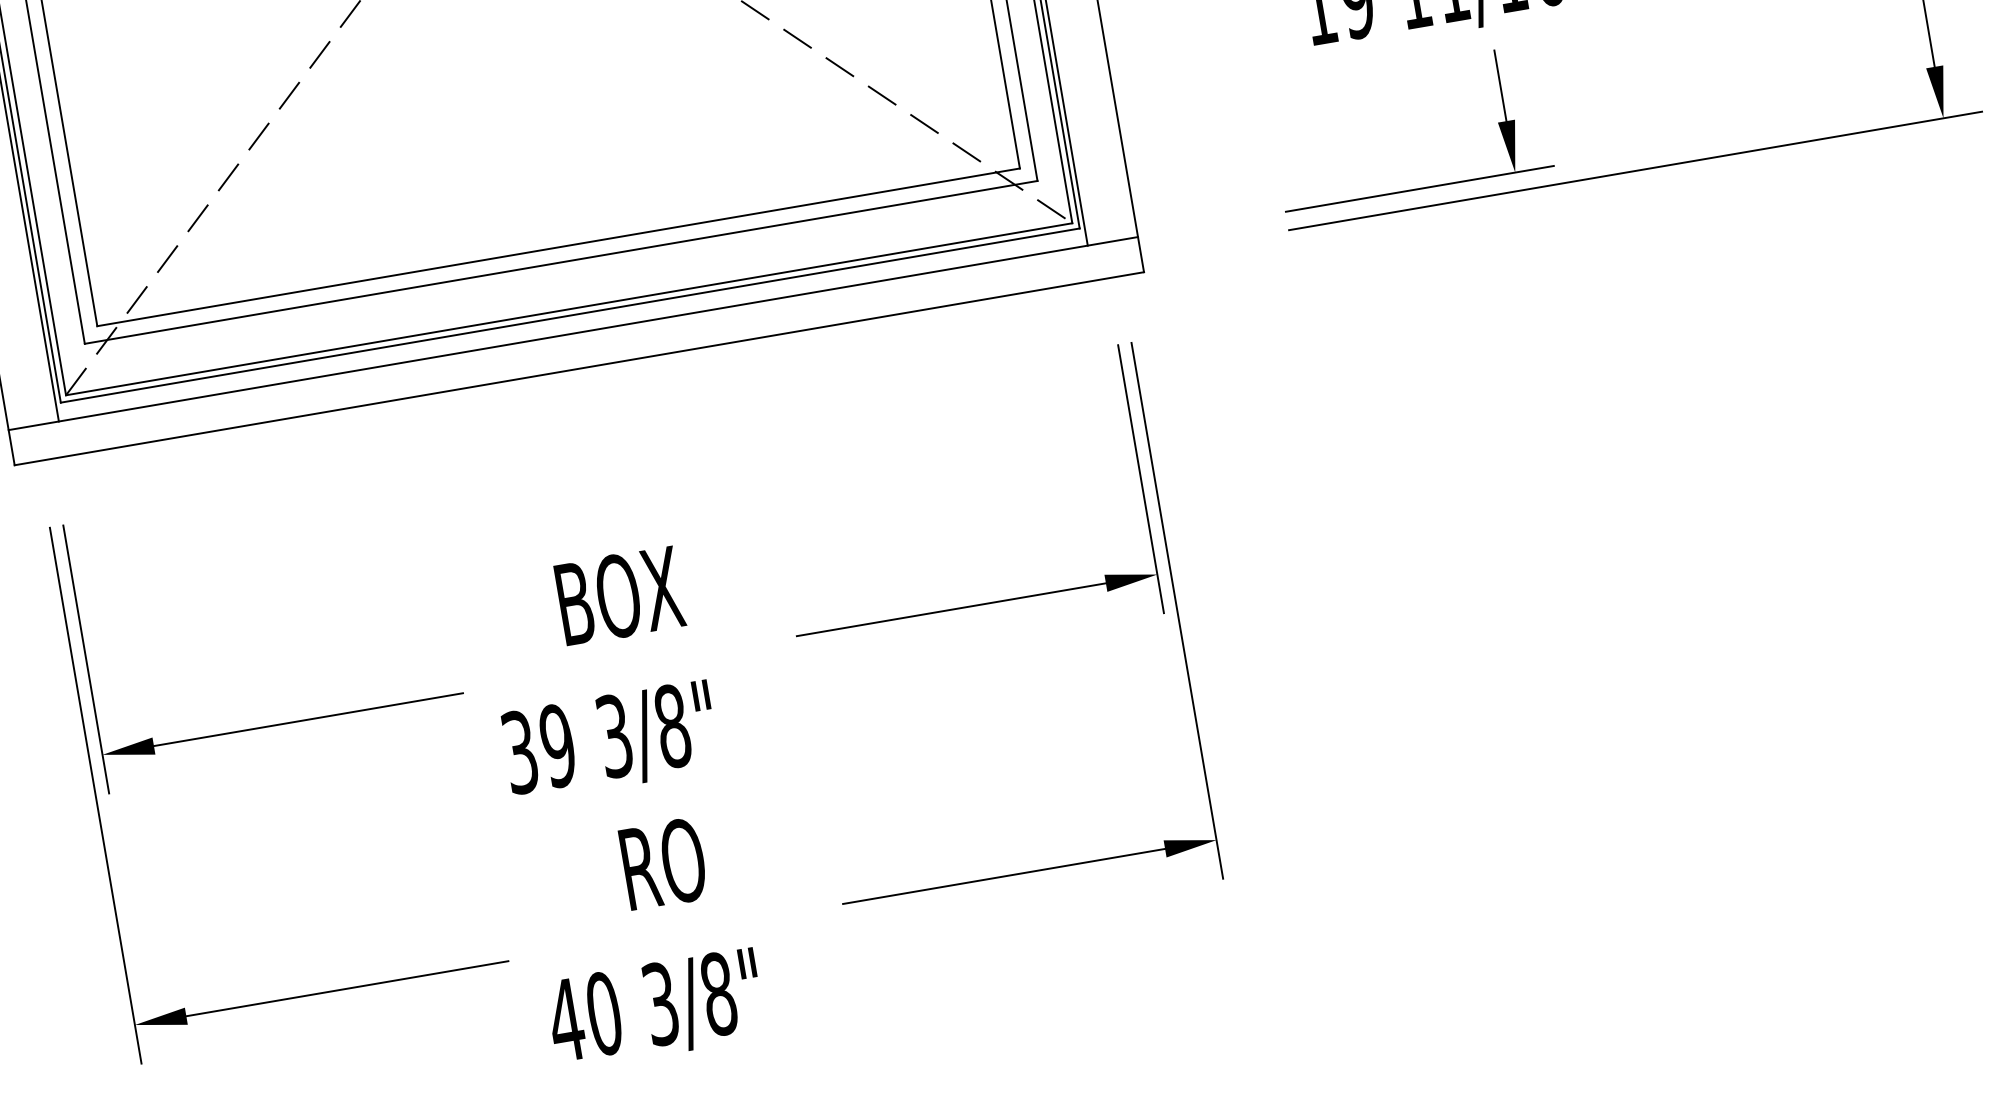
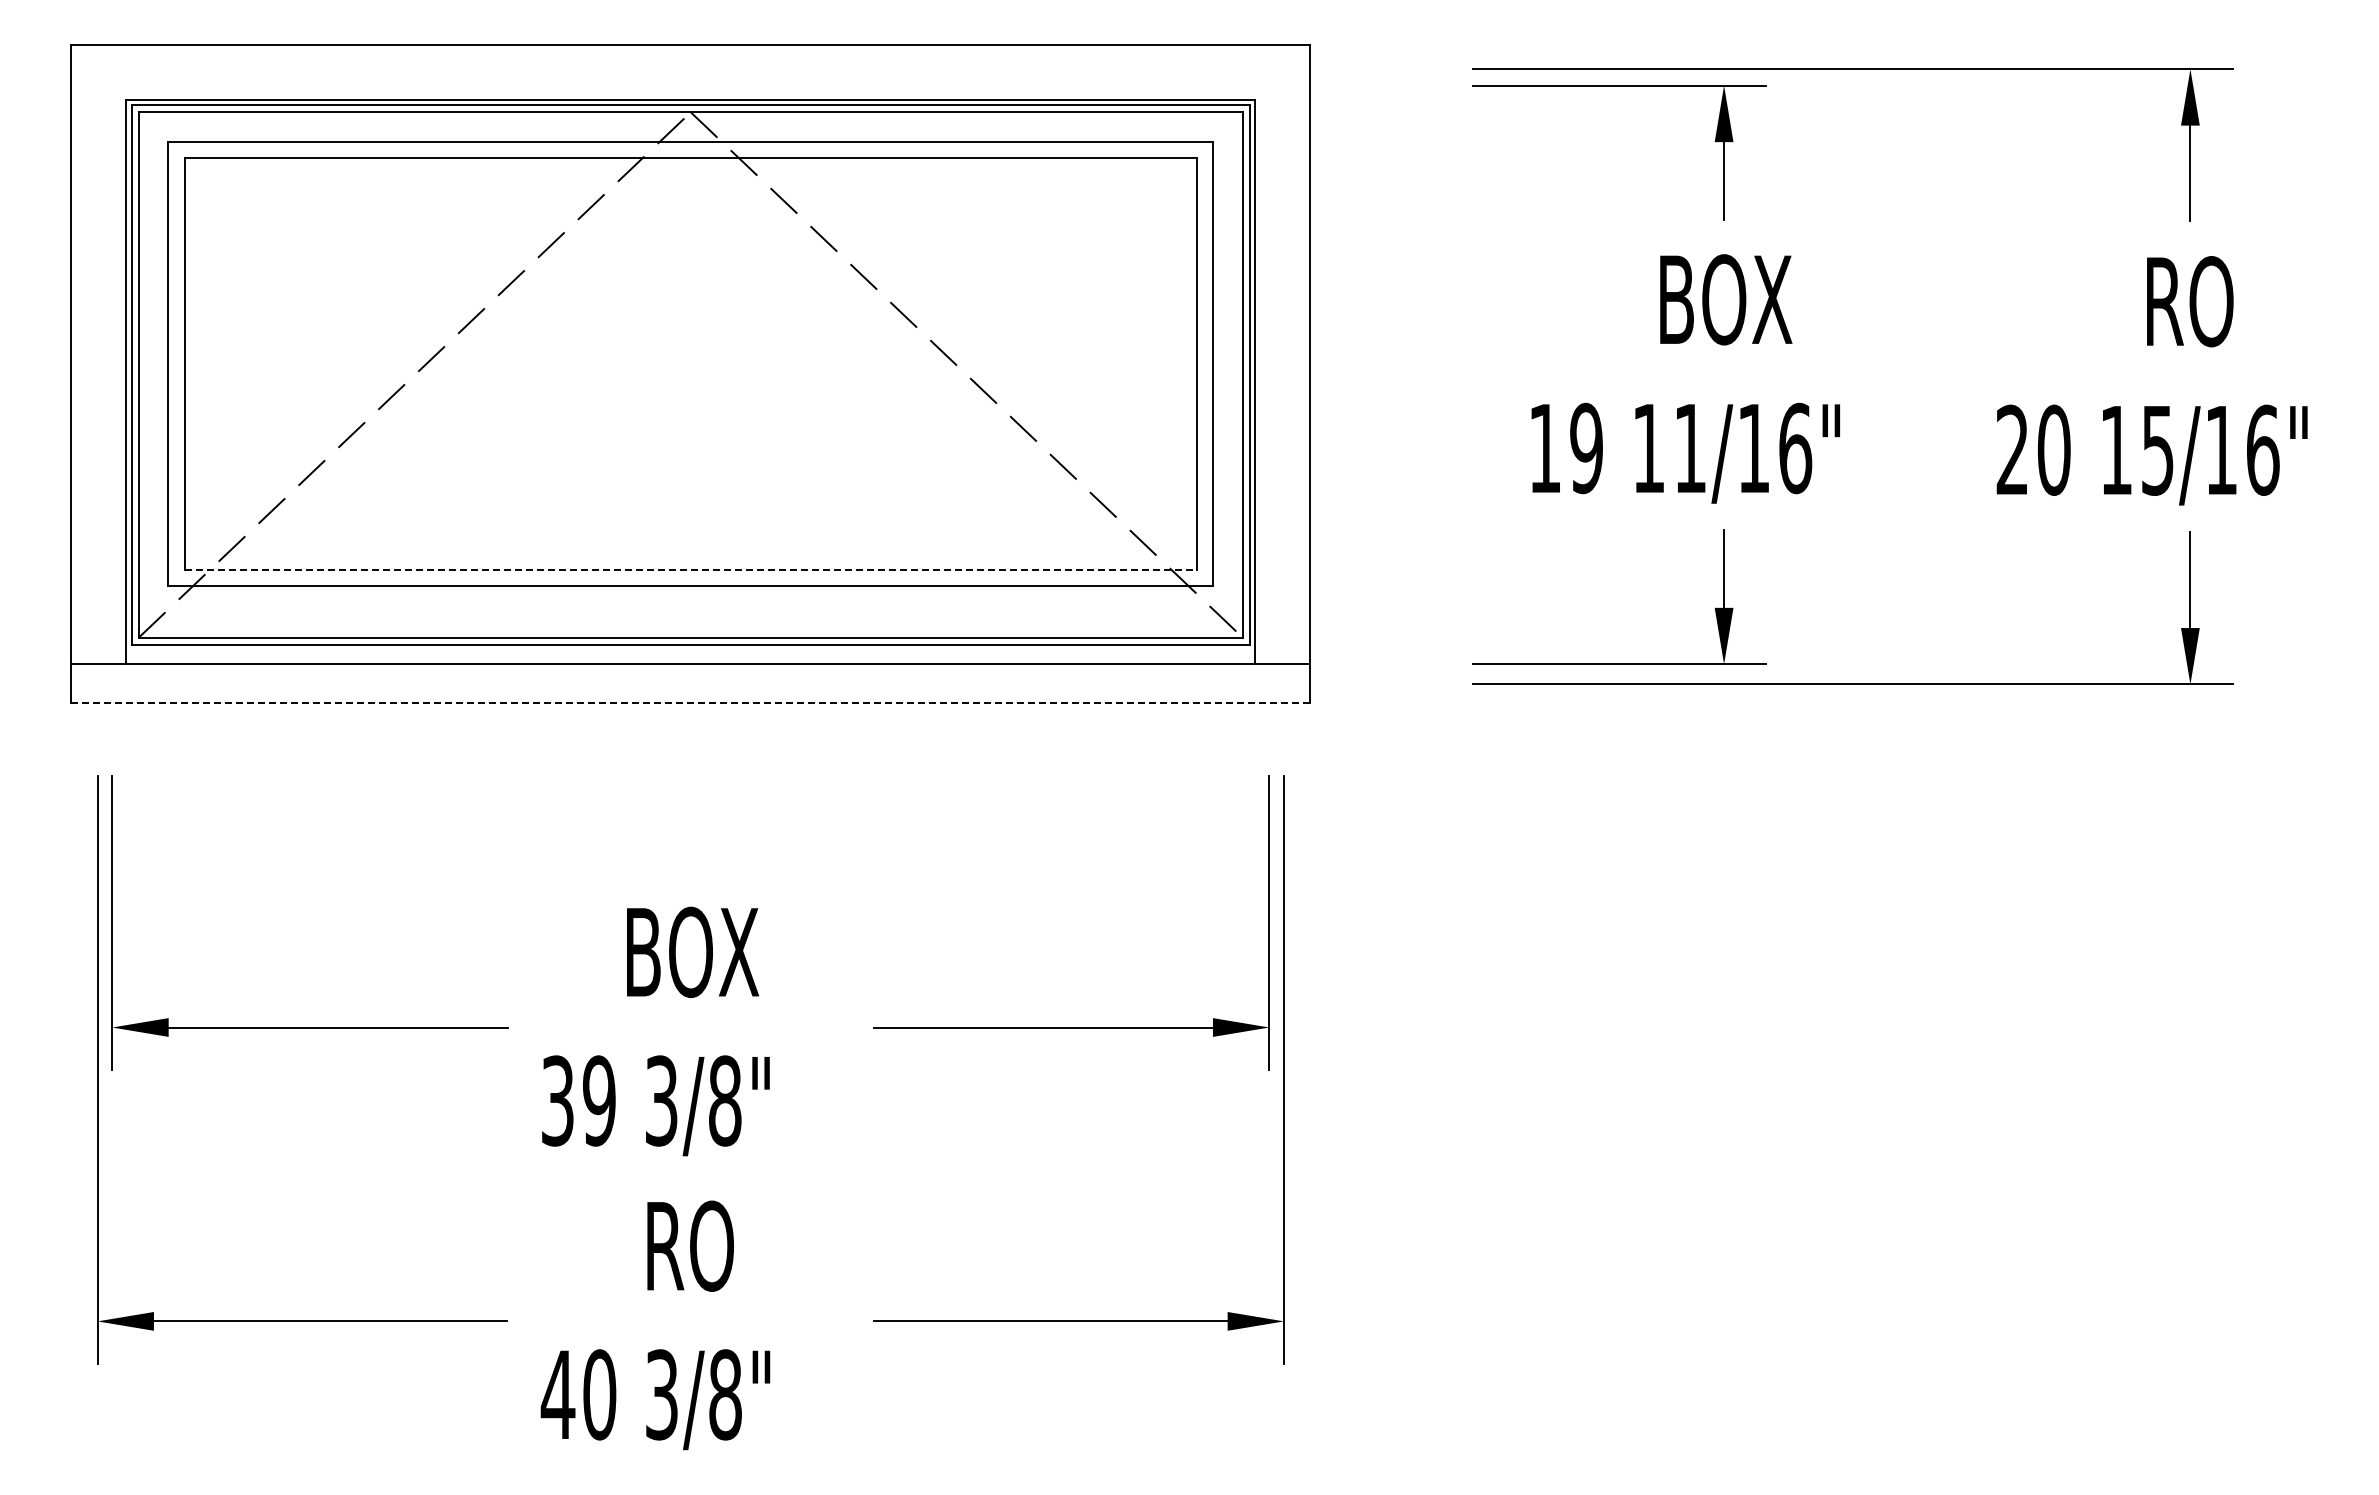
line: (559, 247) -> (691, 569), solid -> dashed
line: (579, 368) -> (691, 702), solid -> dashed

